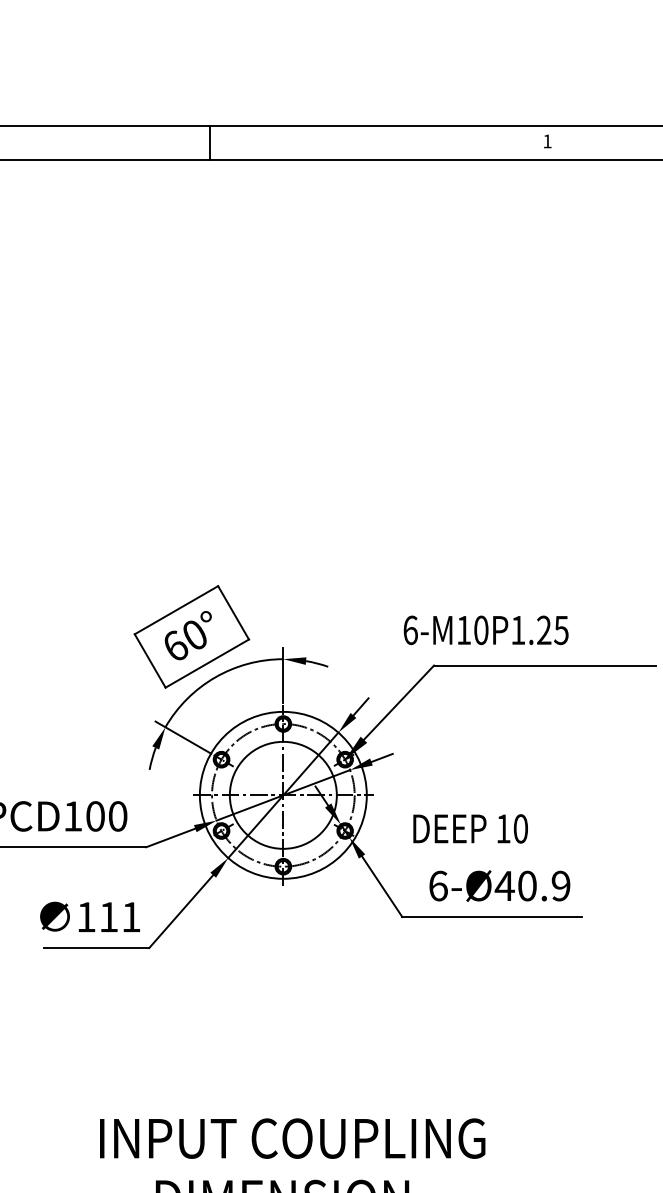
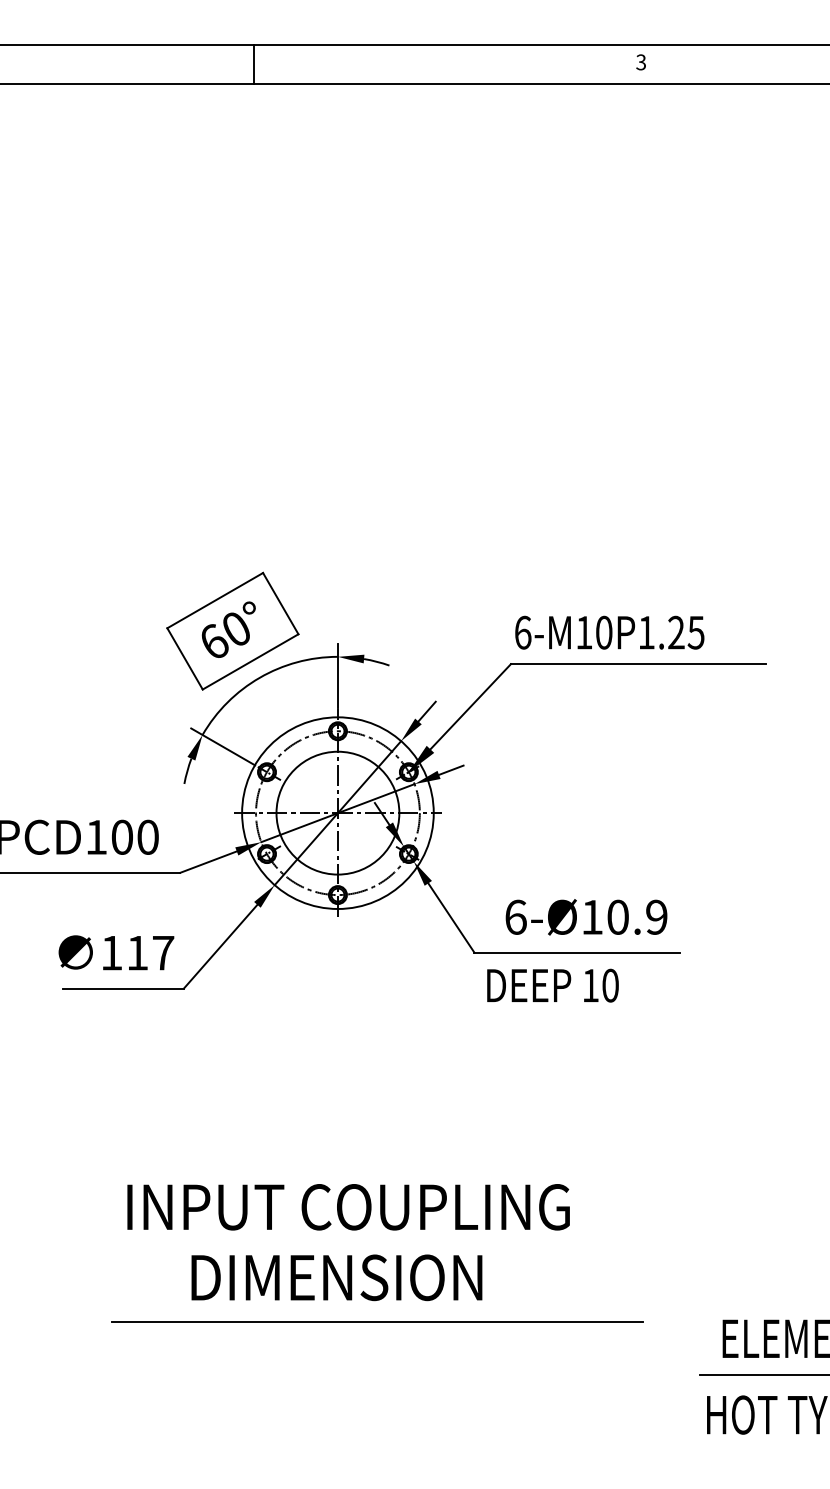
text: (546, 141) -> (640, 62), 1 -> 3
text: (485, 630) -> (609, 632), moved
text: (470, 828) -> (552, 985), moved
text: (504, 886) -> (591, 917), 6-Ø40.9 -> 6-Ø10.9
text: (131, 917) -> (163, 953), 111 -> 117

